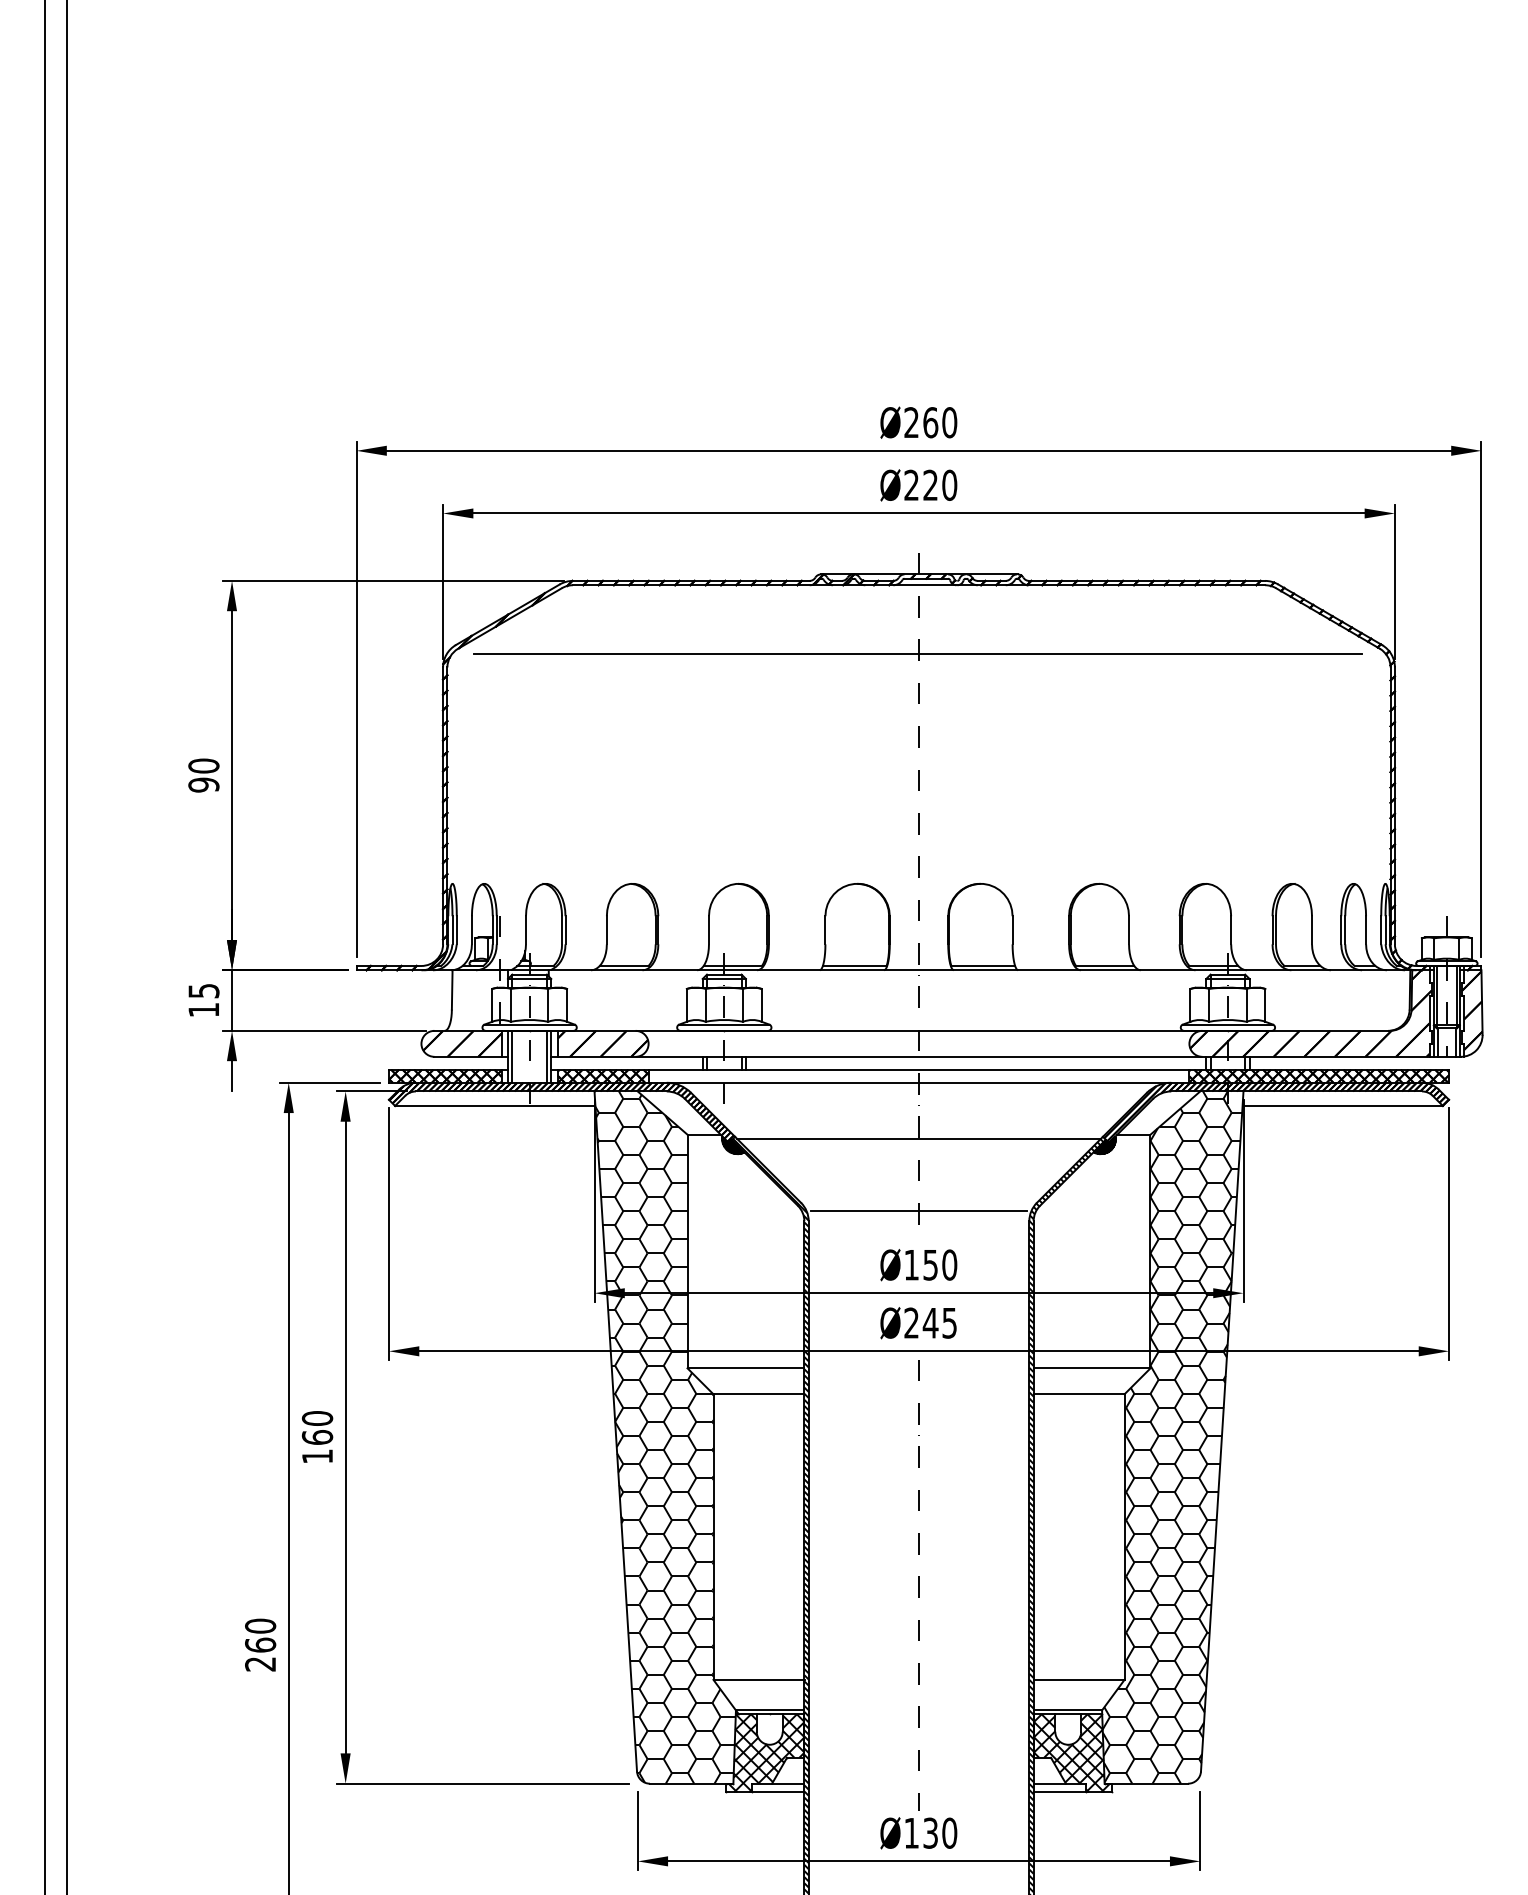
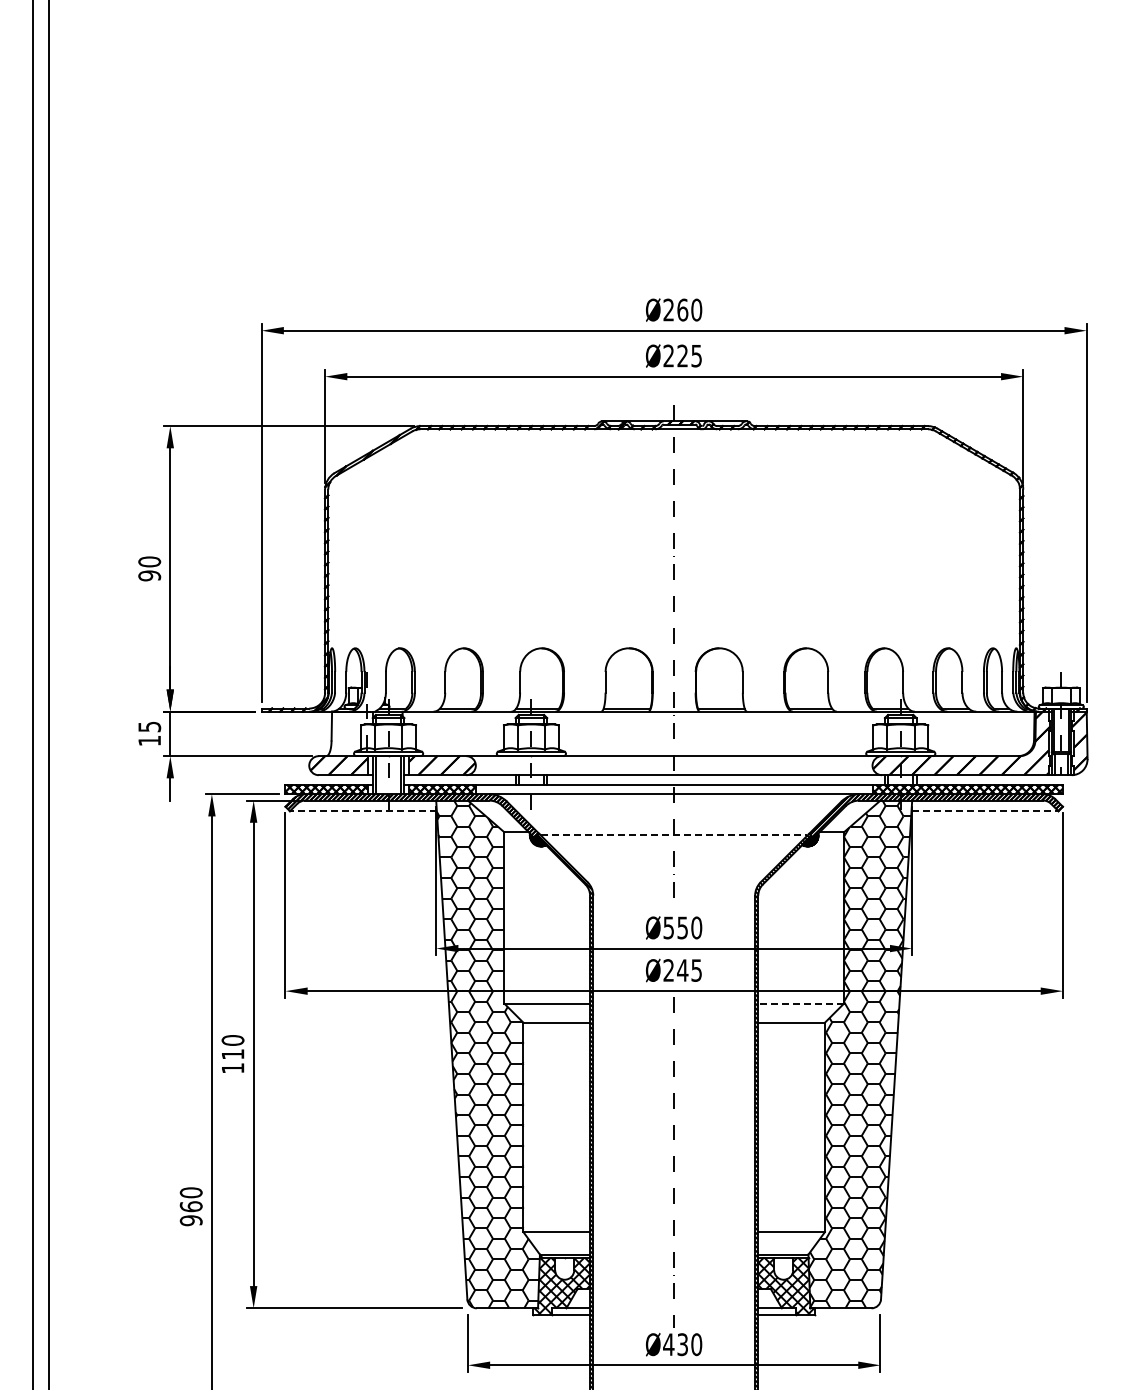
text: (949, 484) -> (696, 355), Ø220 -> Ø225
line: (916, 655) -> (672, 480), removed
line: (494, 1106) -> (362, 811), solid -> dashed
line: (1343, 1106) -> (985, 811), solid -> dashed
line: (919, 1139) -> (674, 835), solid -> dashed
line: (919, 1211) -> (674, 888), removed
text: (911, 1264) -> (668, 927), Ø150 -> Ø550
line: (1092, 1368) -> (801, 1003), solid -> dashed
text: (316, 1436) -> (232, 1053), 160 -> 110
text: (260, 1663) -> (191, 1220), 260 -> 960
text: (911, 1833) -> (668, 1344), Ø130 -> Ø430

